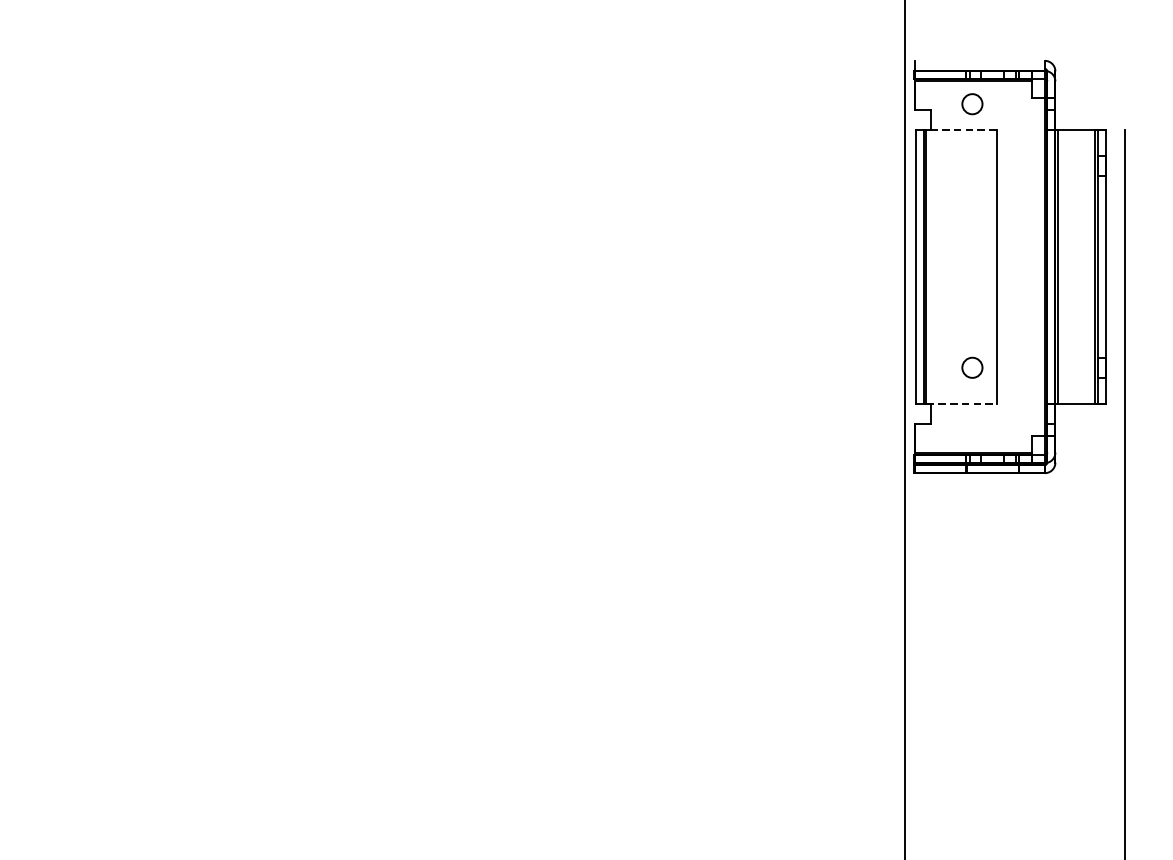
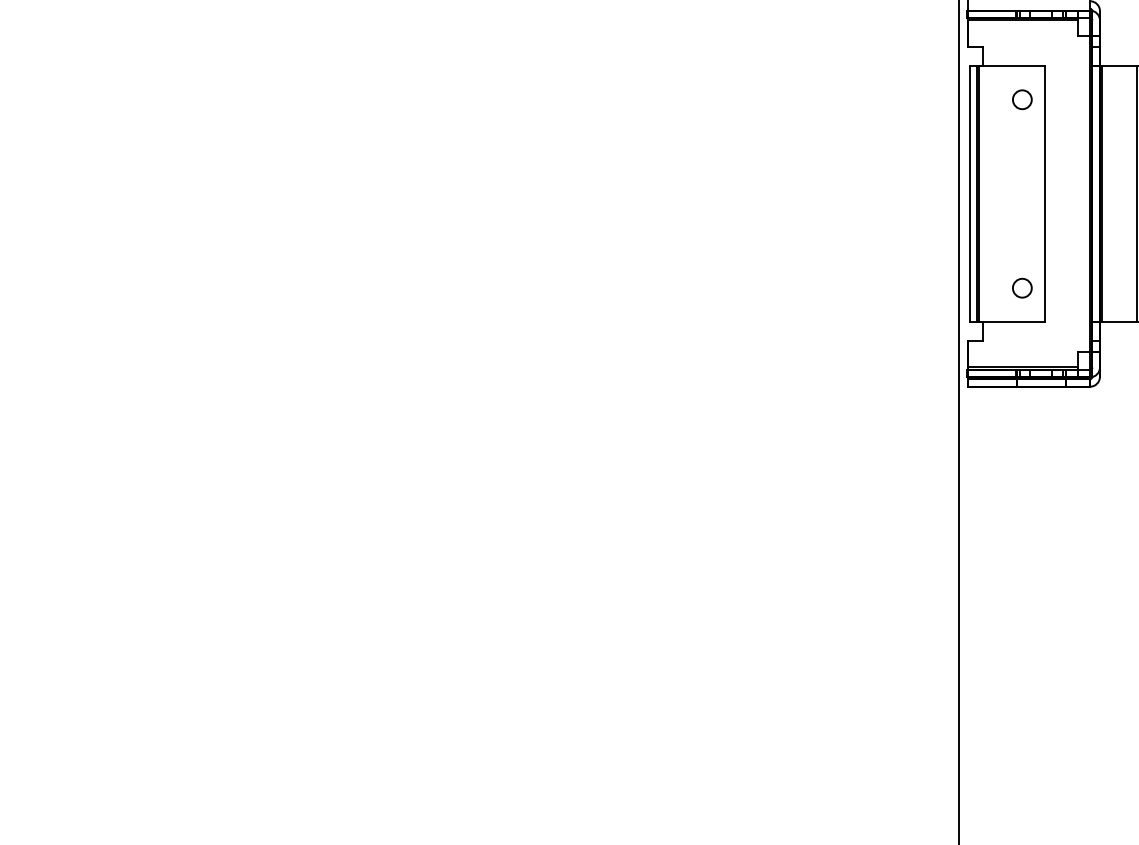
circle: (972, 103) -> (1022, 99), moved
line: (961, 129) -> (1012, 65), dashed -> solid
line: (961, 404) -> (1012, 322), dashed -> solid

